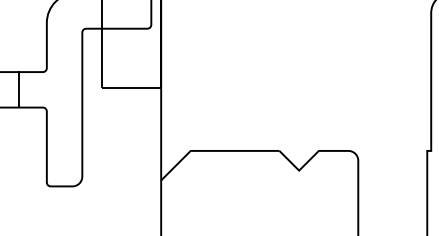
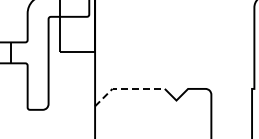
line: (214, 150) -> (126, 88), solid -> dashed

